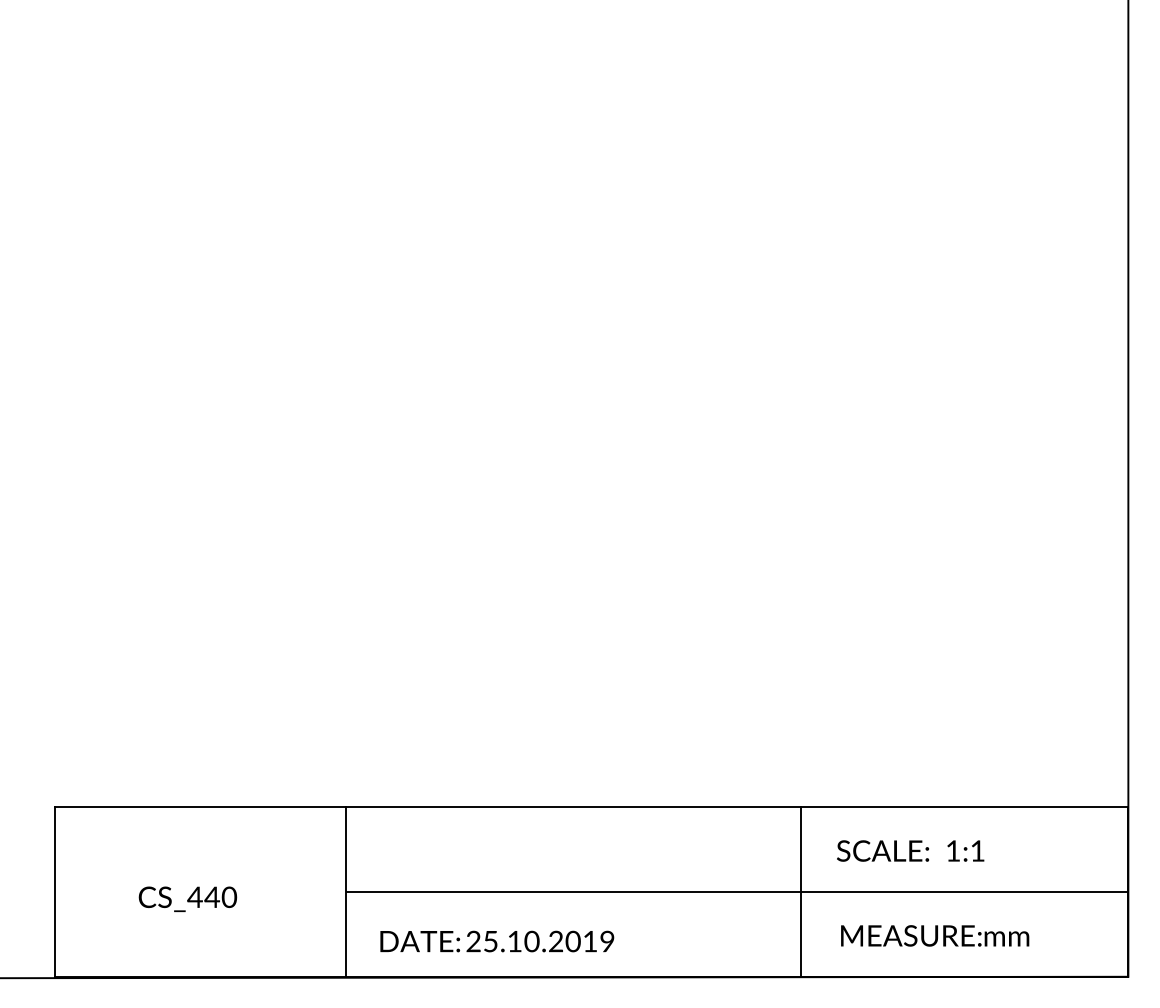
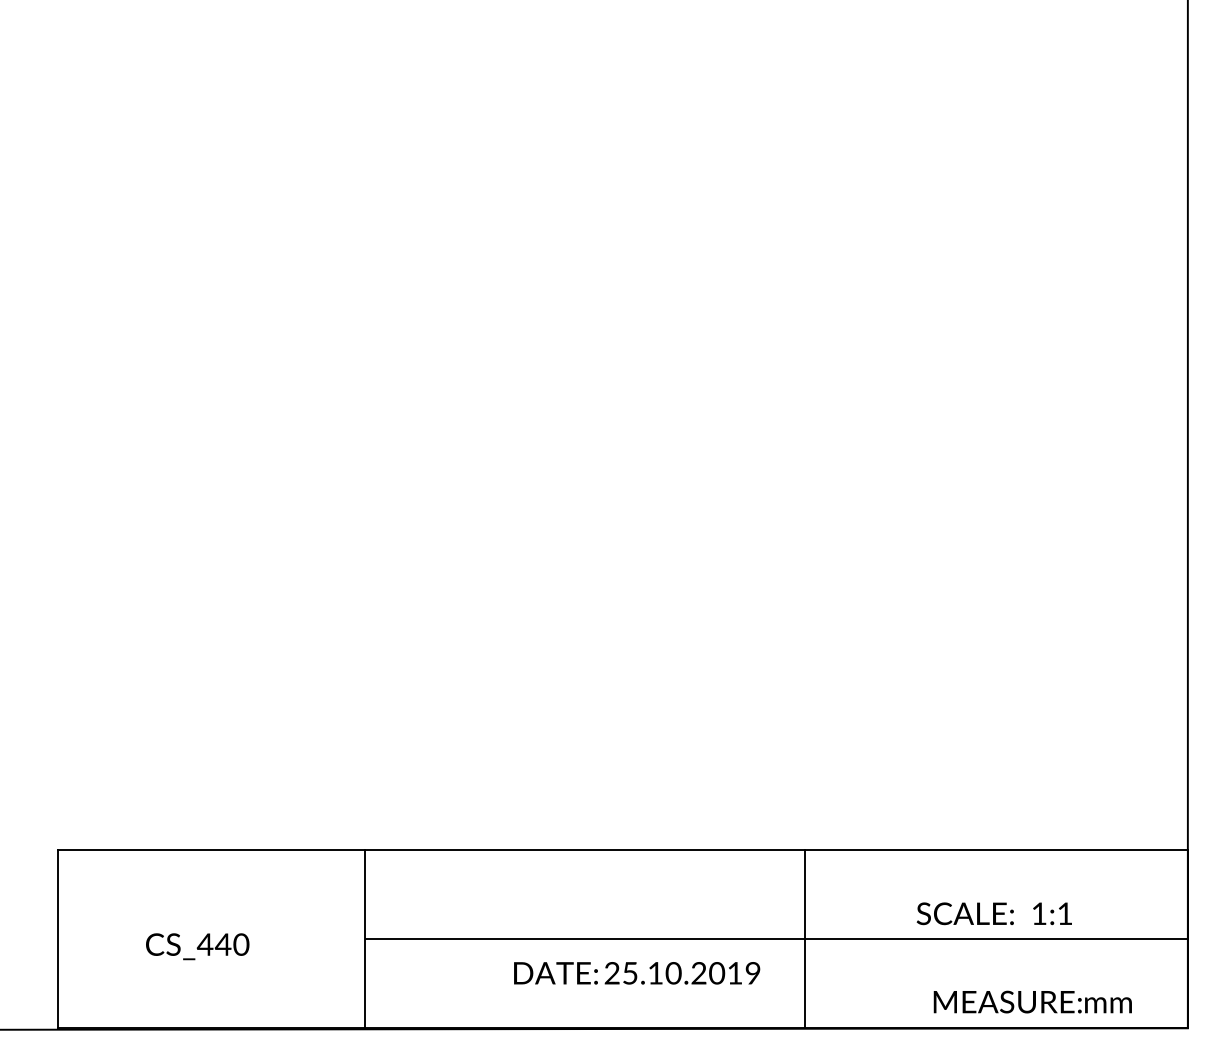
text: (910, 850) -> (994, 913), moved
line: (801, 891) -> (804, 938), moved
text: (935, 935) -> (1033, 1001), moved
text: (497, 941) -> (637, 973), moved

